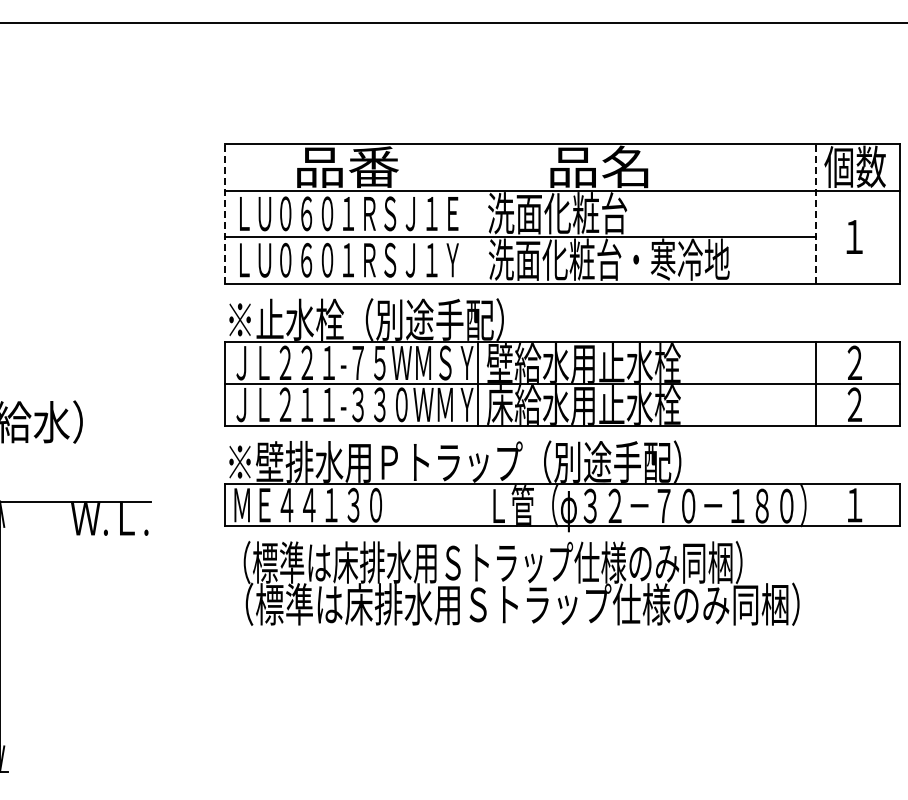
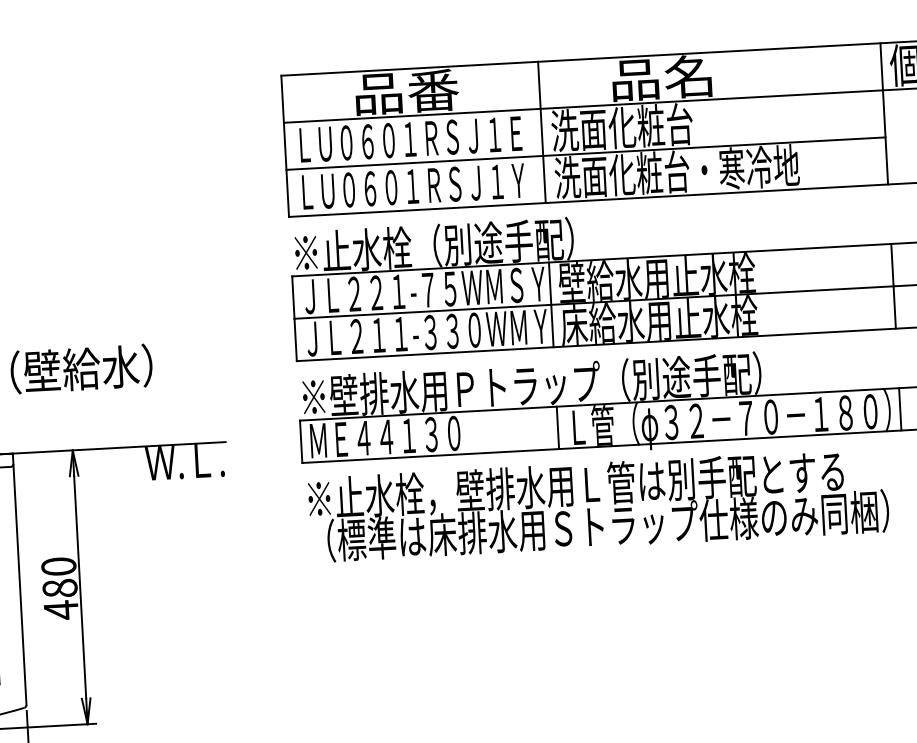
line: (225, 213) -> (285, 145), dashed -> solid
line: (478, 213) -> (542, 132), added
line: (816, 213) -> (884, 113), dashed -> solid
line: (478, 505) -> (558, 428), added
line: (816, 505) -> (900, 409), added
text: (492, 562) -> (575, 485), （標準は床排水用Ｓトラップ仕様のみ同梱） -> ※止水栓，壁排水用Ｌ管は別手配とする

